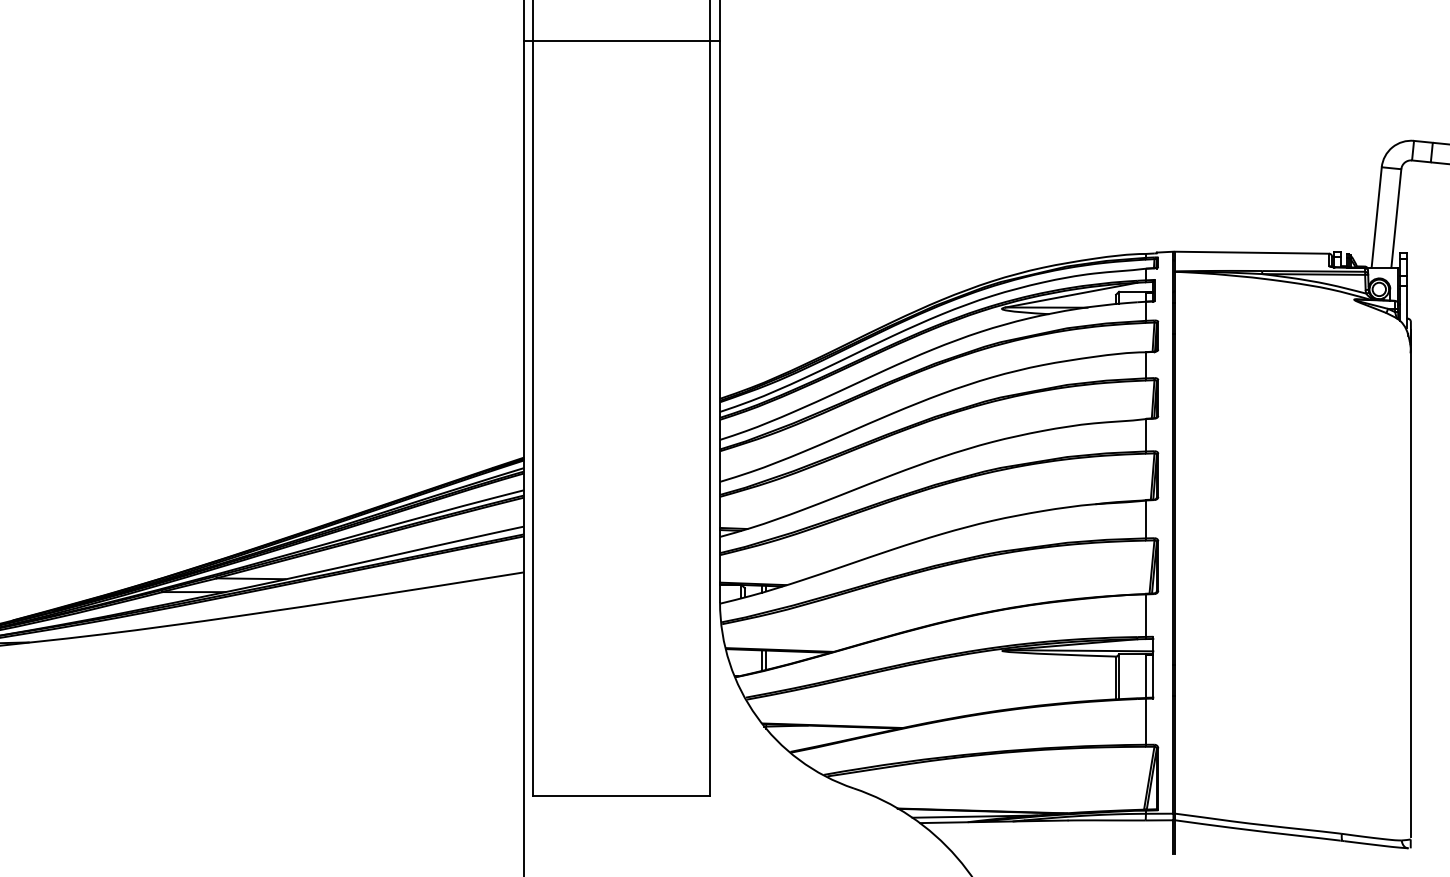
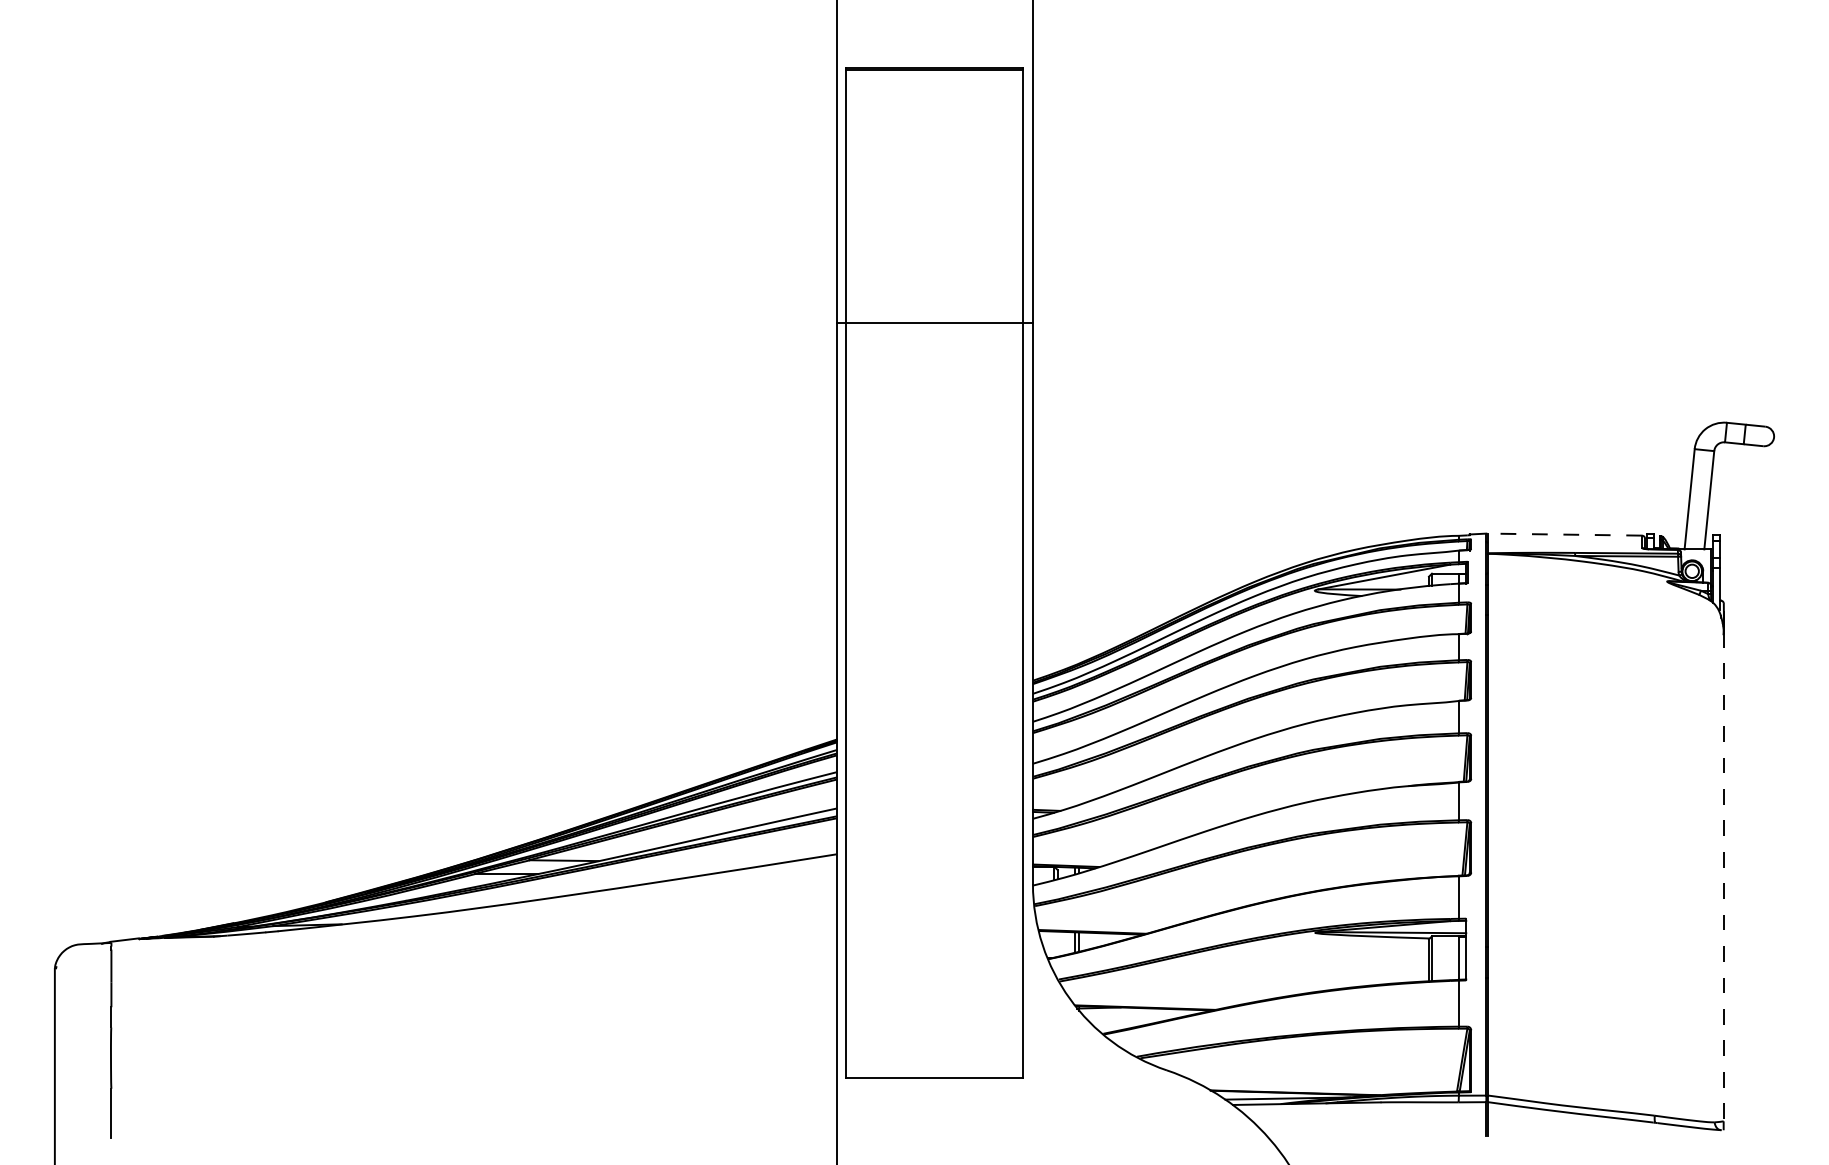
line: (1251, 252) -> (1564, 534), solid -> dashed
line: (1411, 594) -> (1724, 876), solid -> dashed

